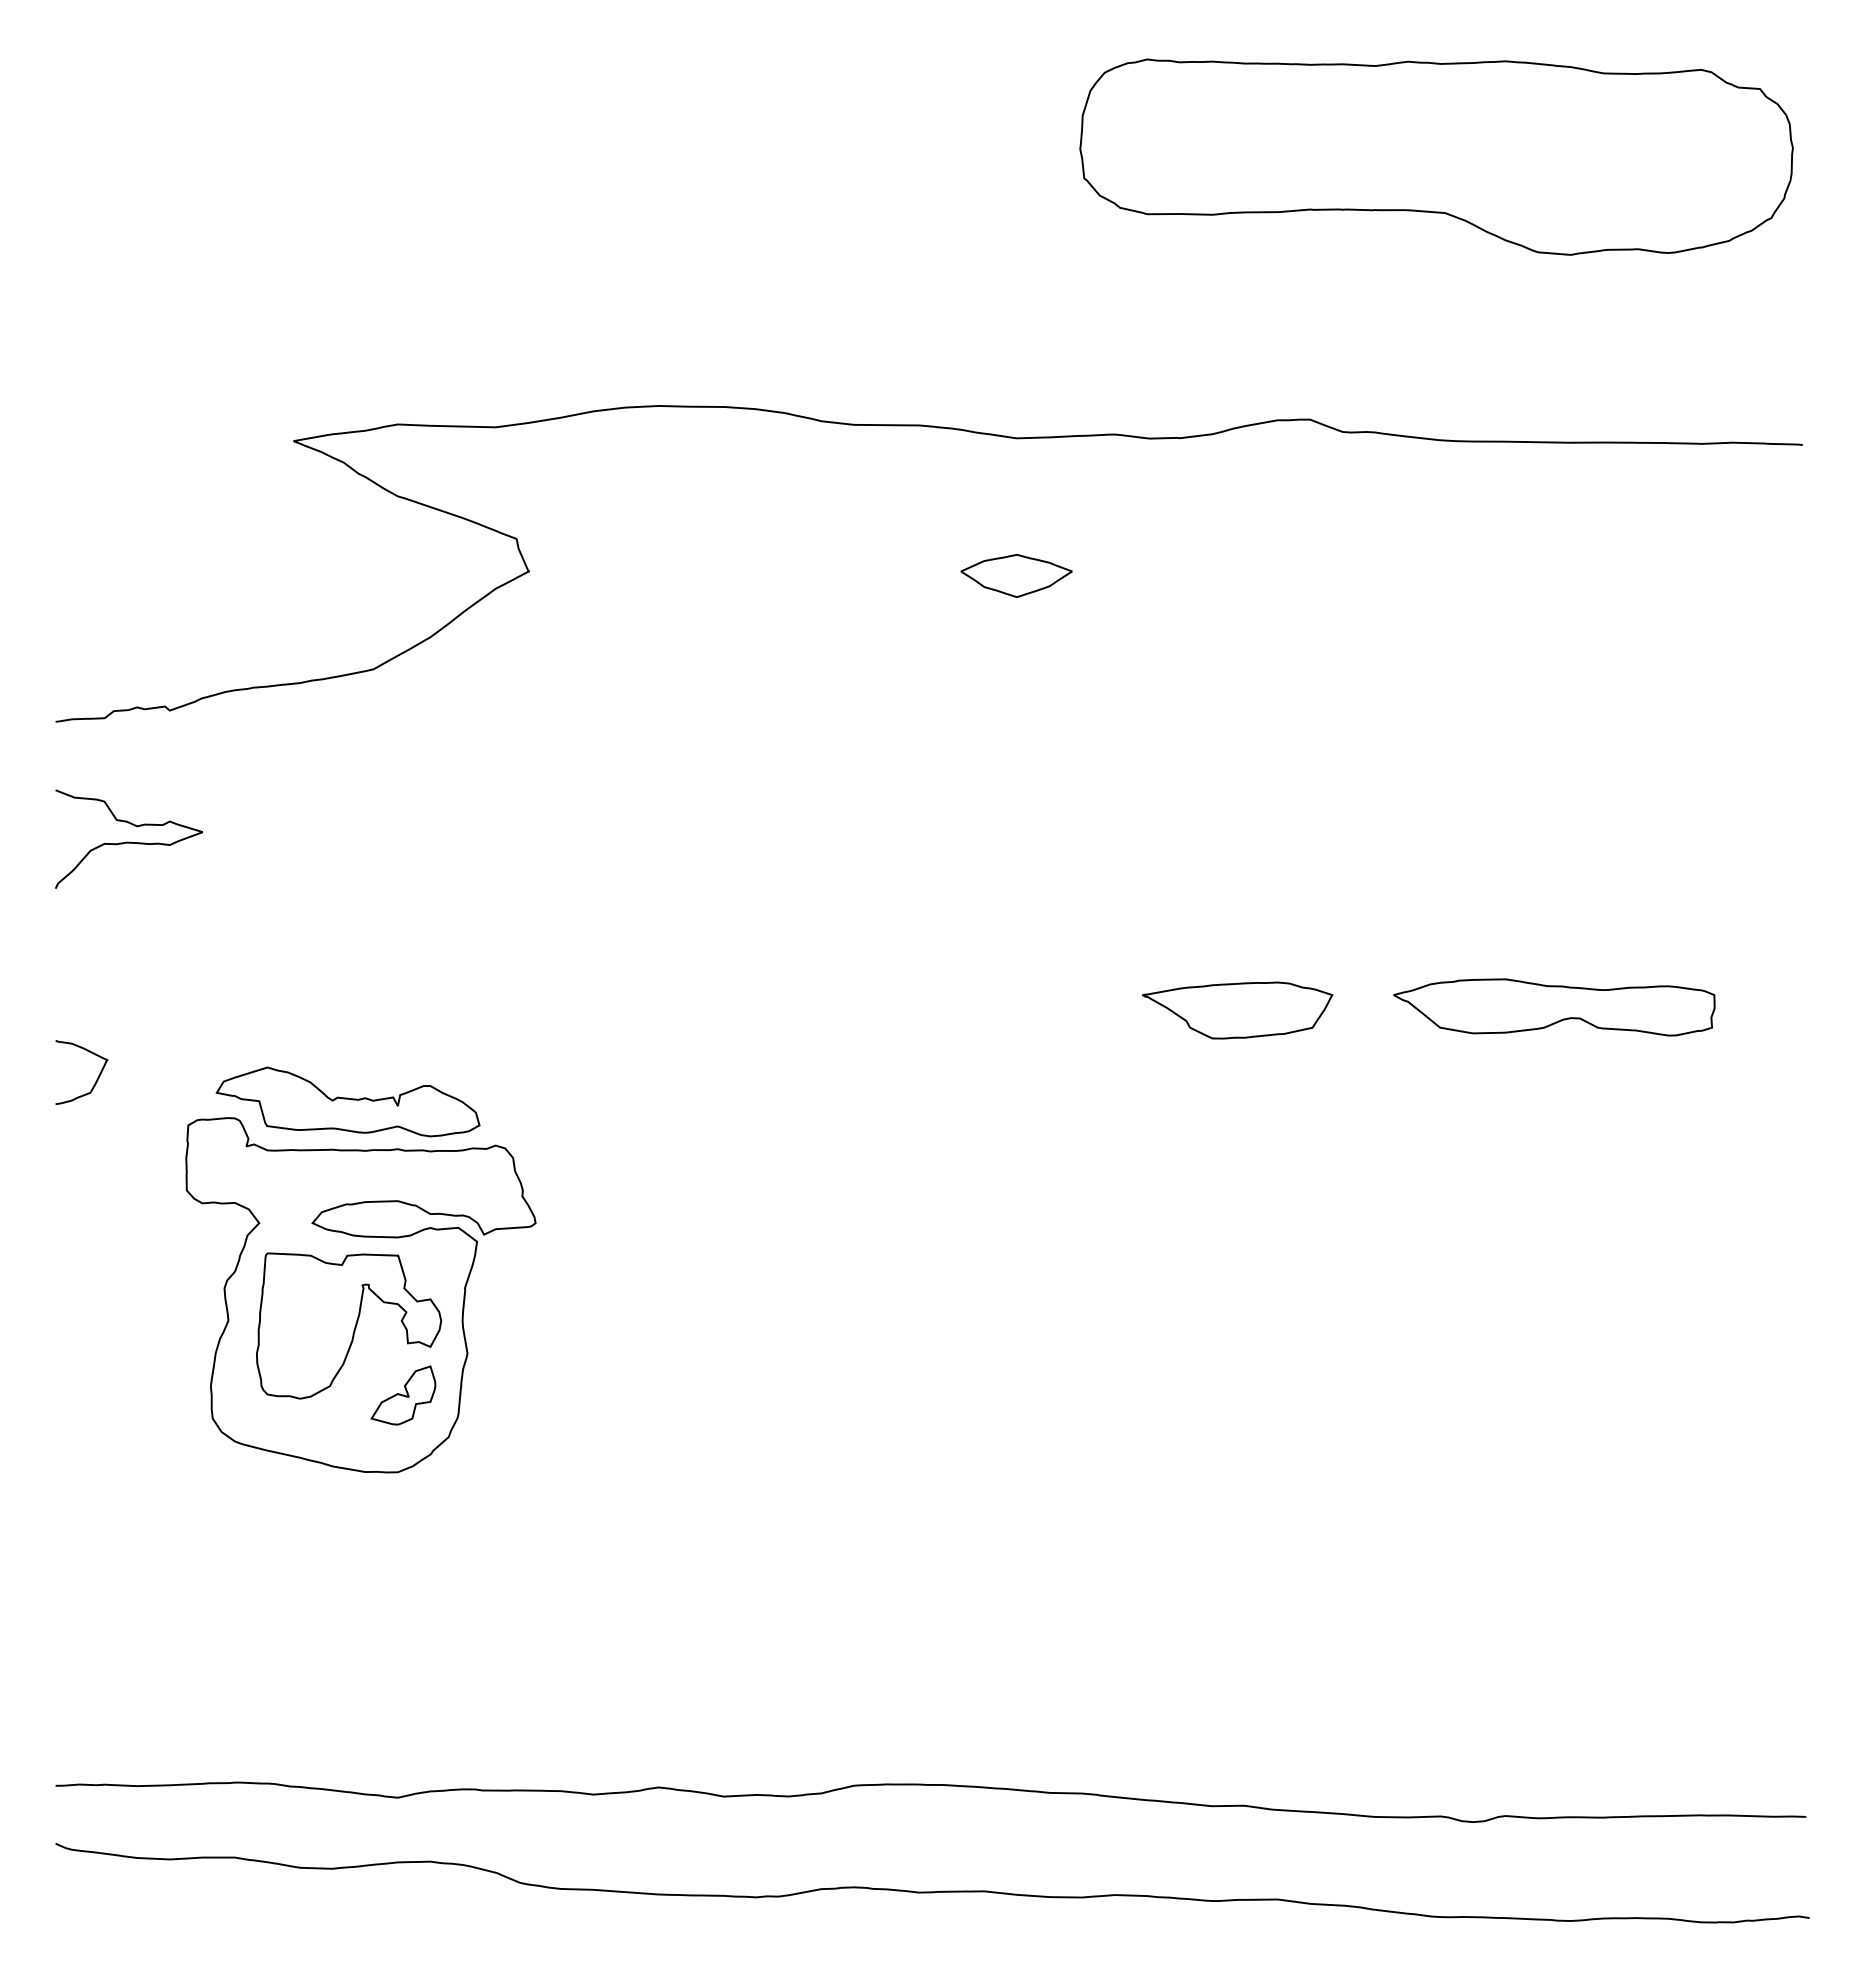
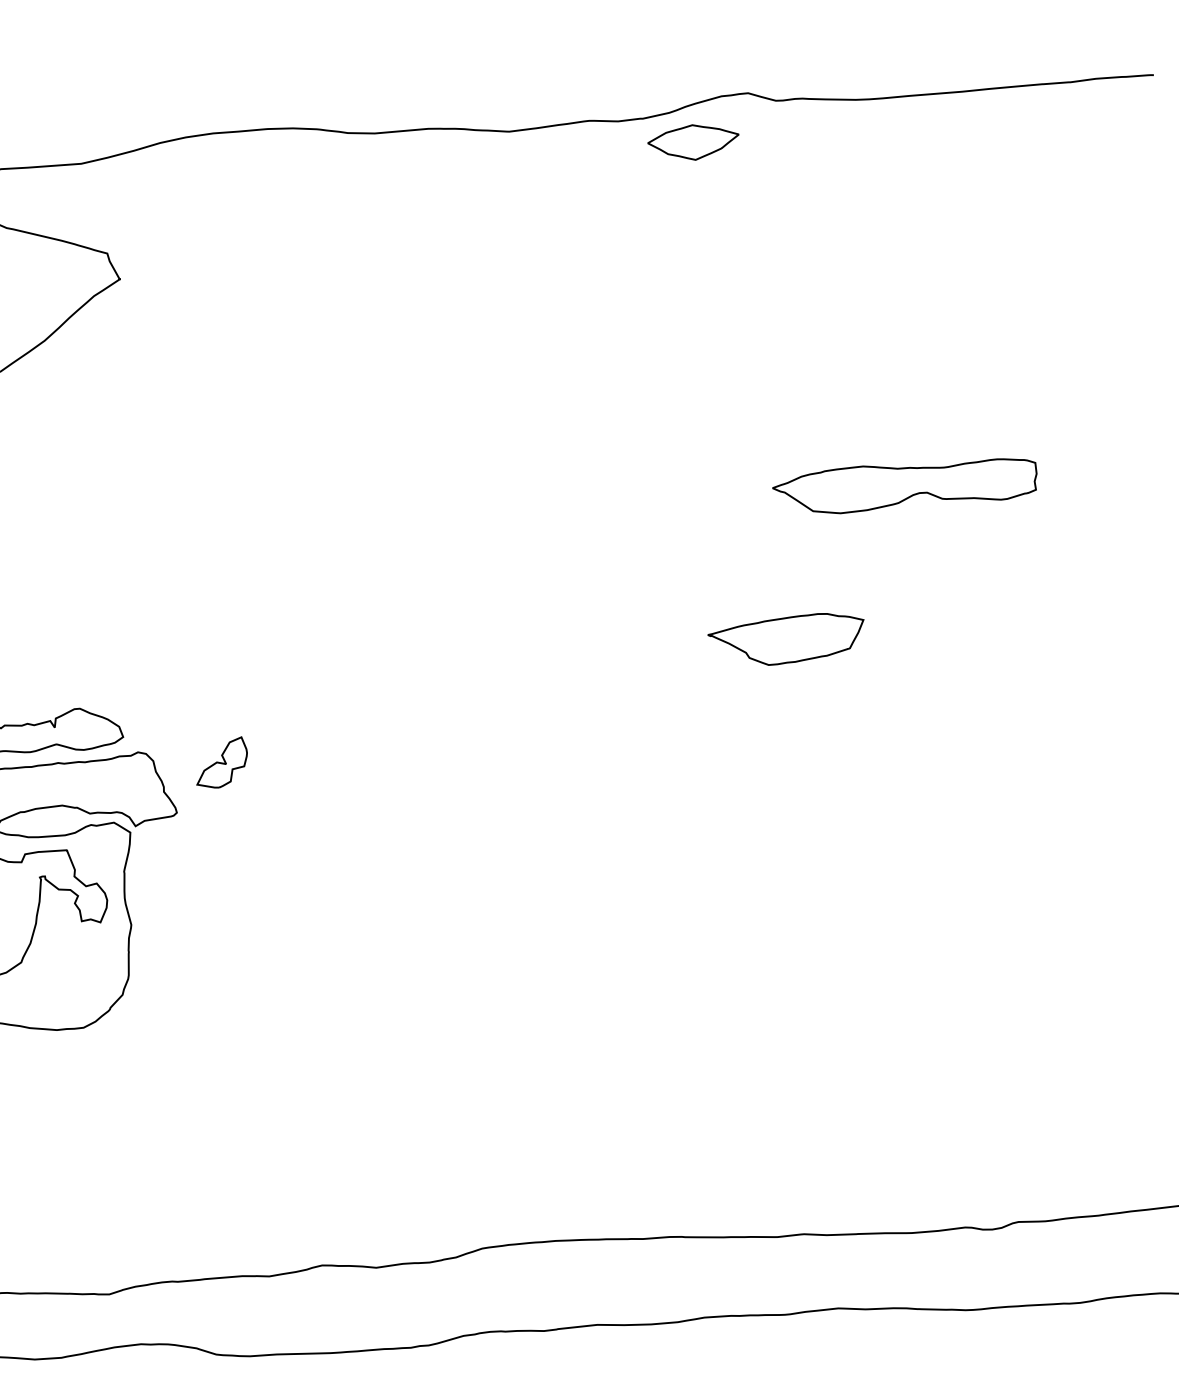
part: (1016, 575) -> (693, 142), moved
part: (1554, 1007) -> (905, 485), moved
part: (1237, 1010) -> (787, 640), moved
part: (403, 1395) -> (221, 763), moved

